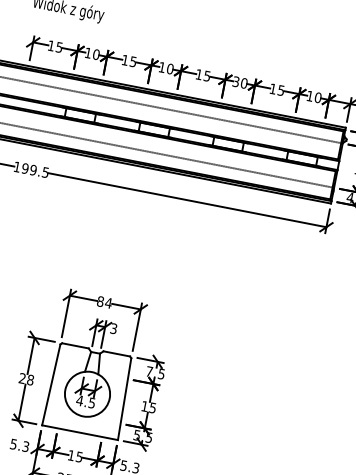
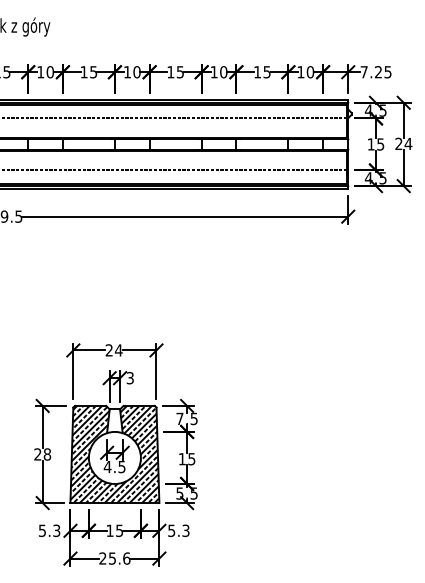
text: (235, 81) -> (213, 72), 30 -> 10
text: (99, 301) -> (108, 350), 84 -> 24
hatch: (87, 391) -> (114, 454), added

